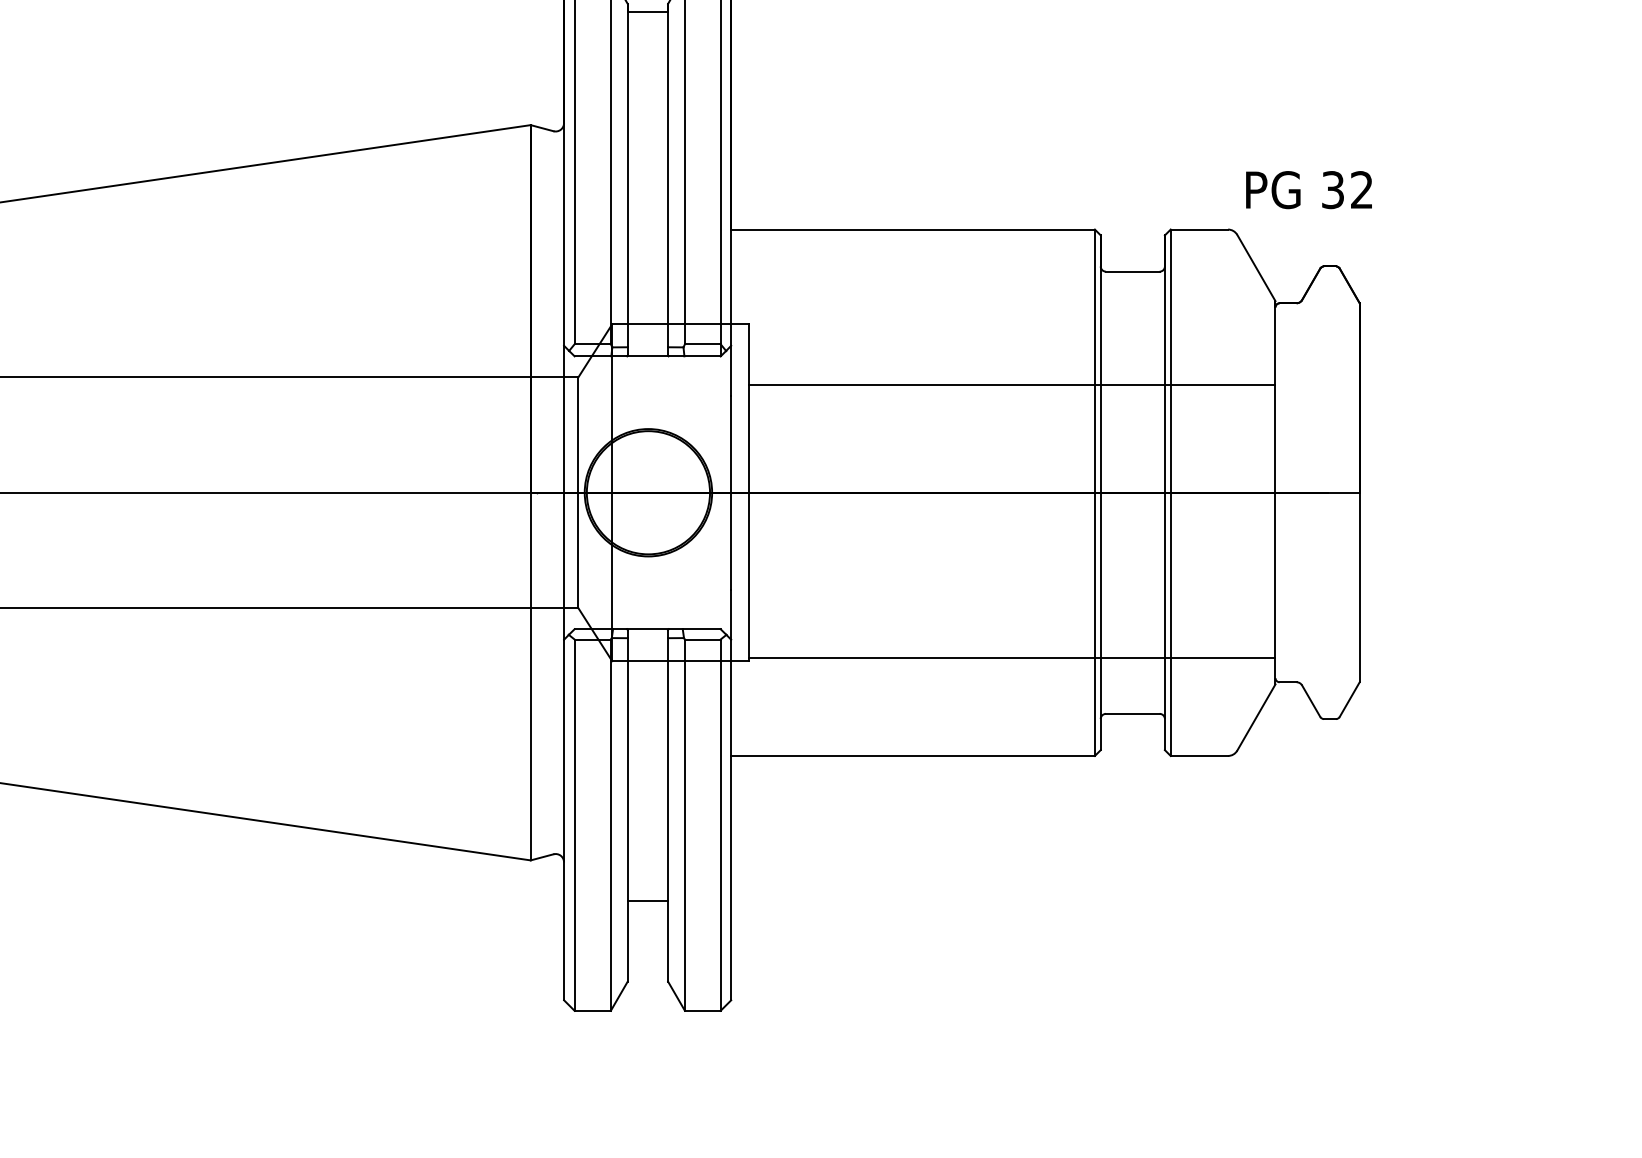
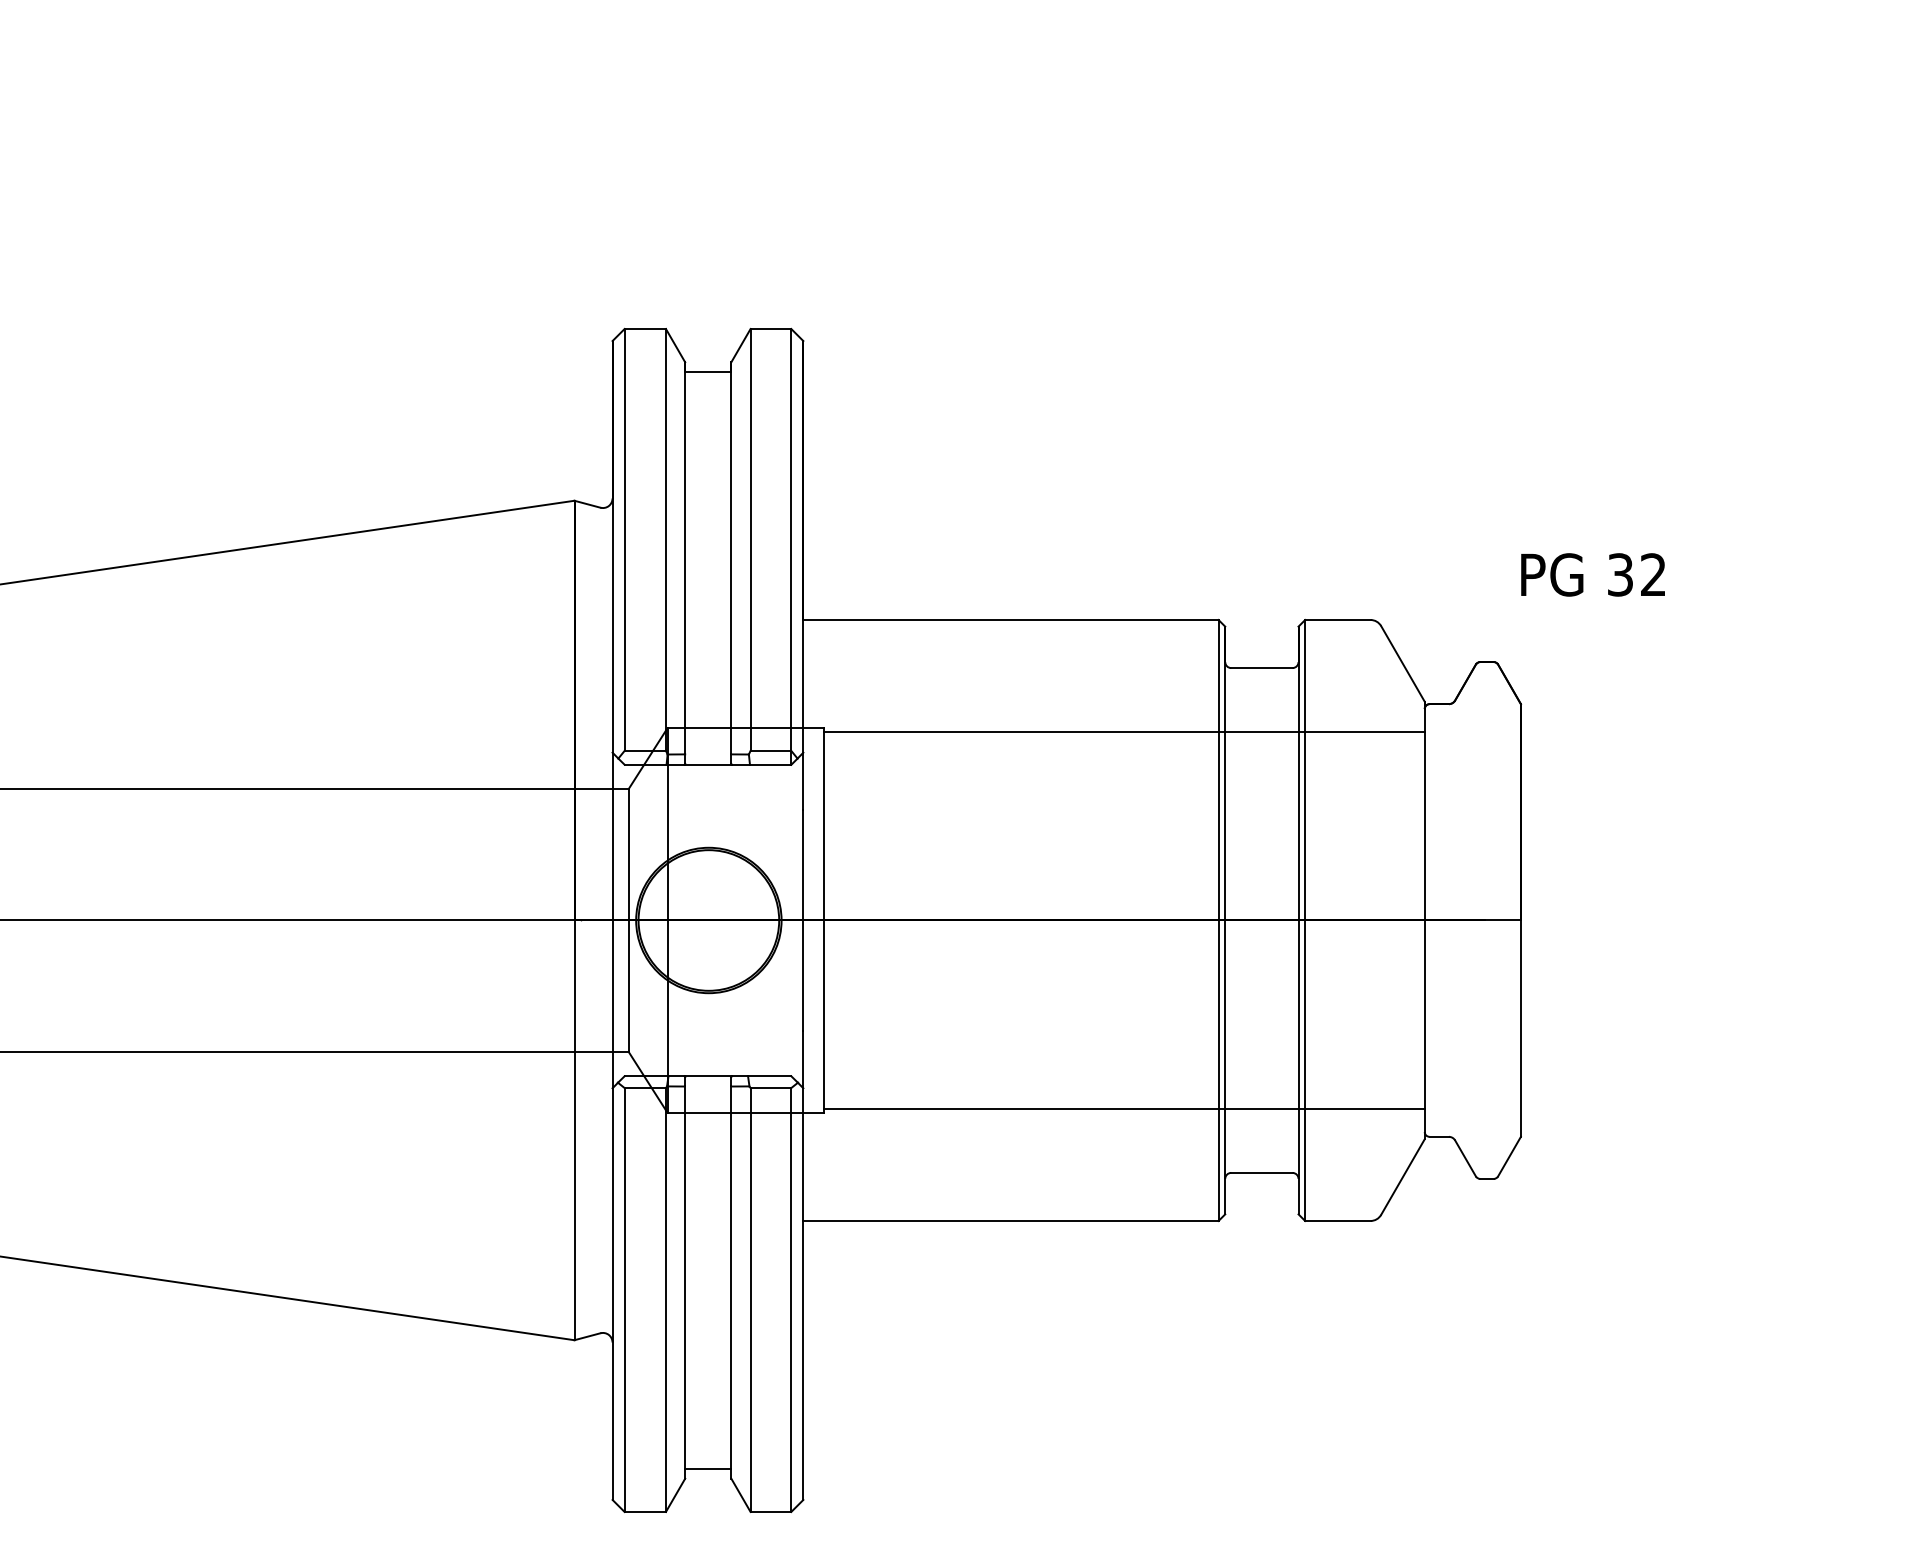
text: (1308, 189) -> (1592, 574), moved
line: (1011, 385) -> (1123, 731), moved
line: (648, 900) -> (708, 1469), moved

